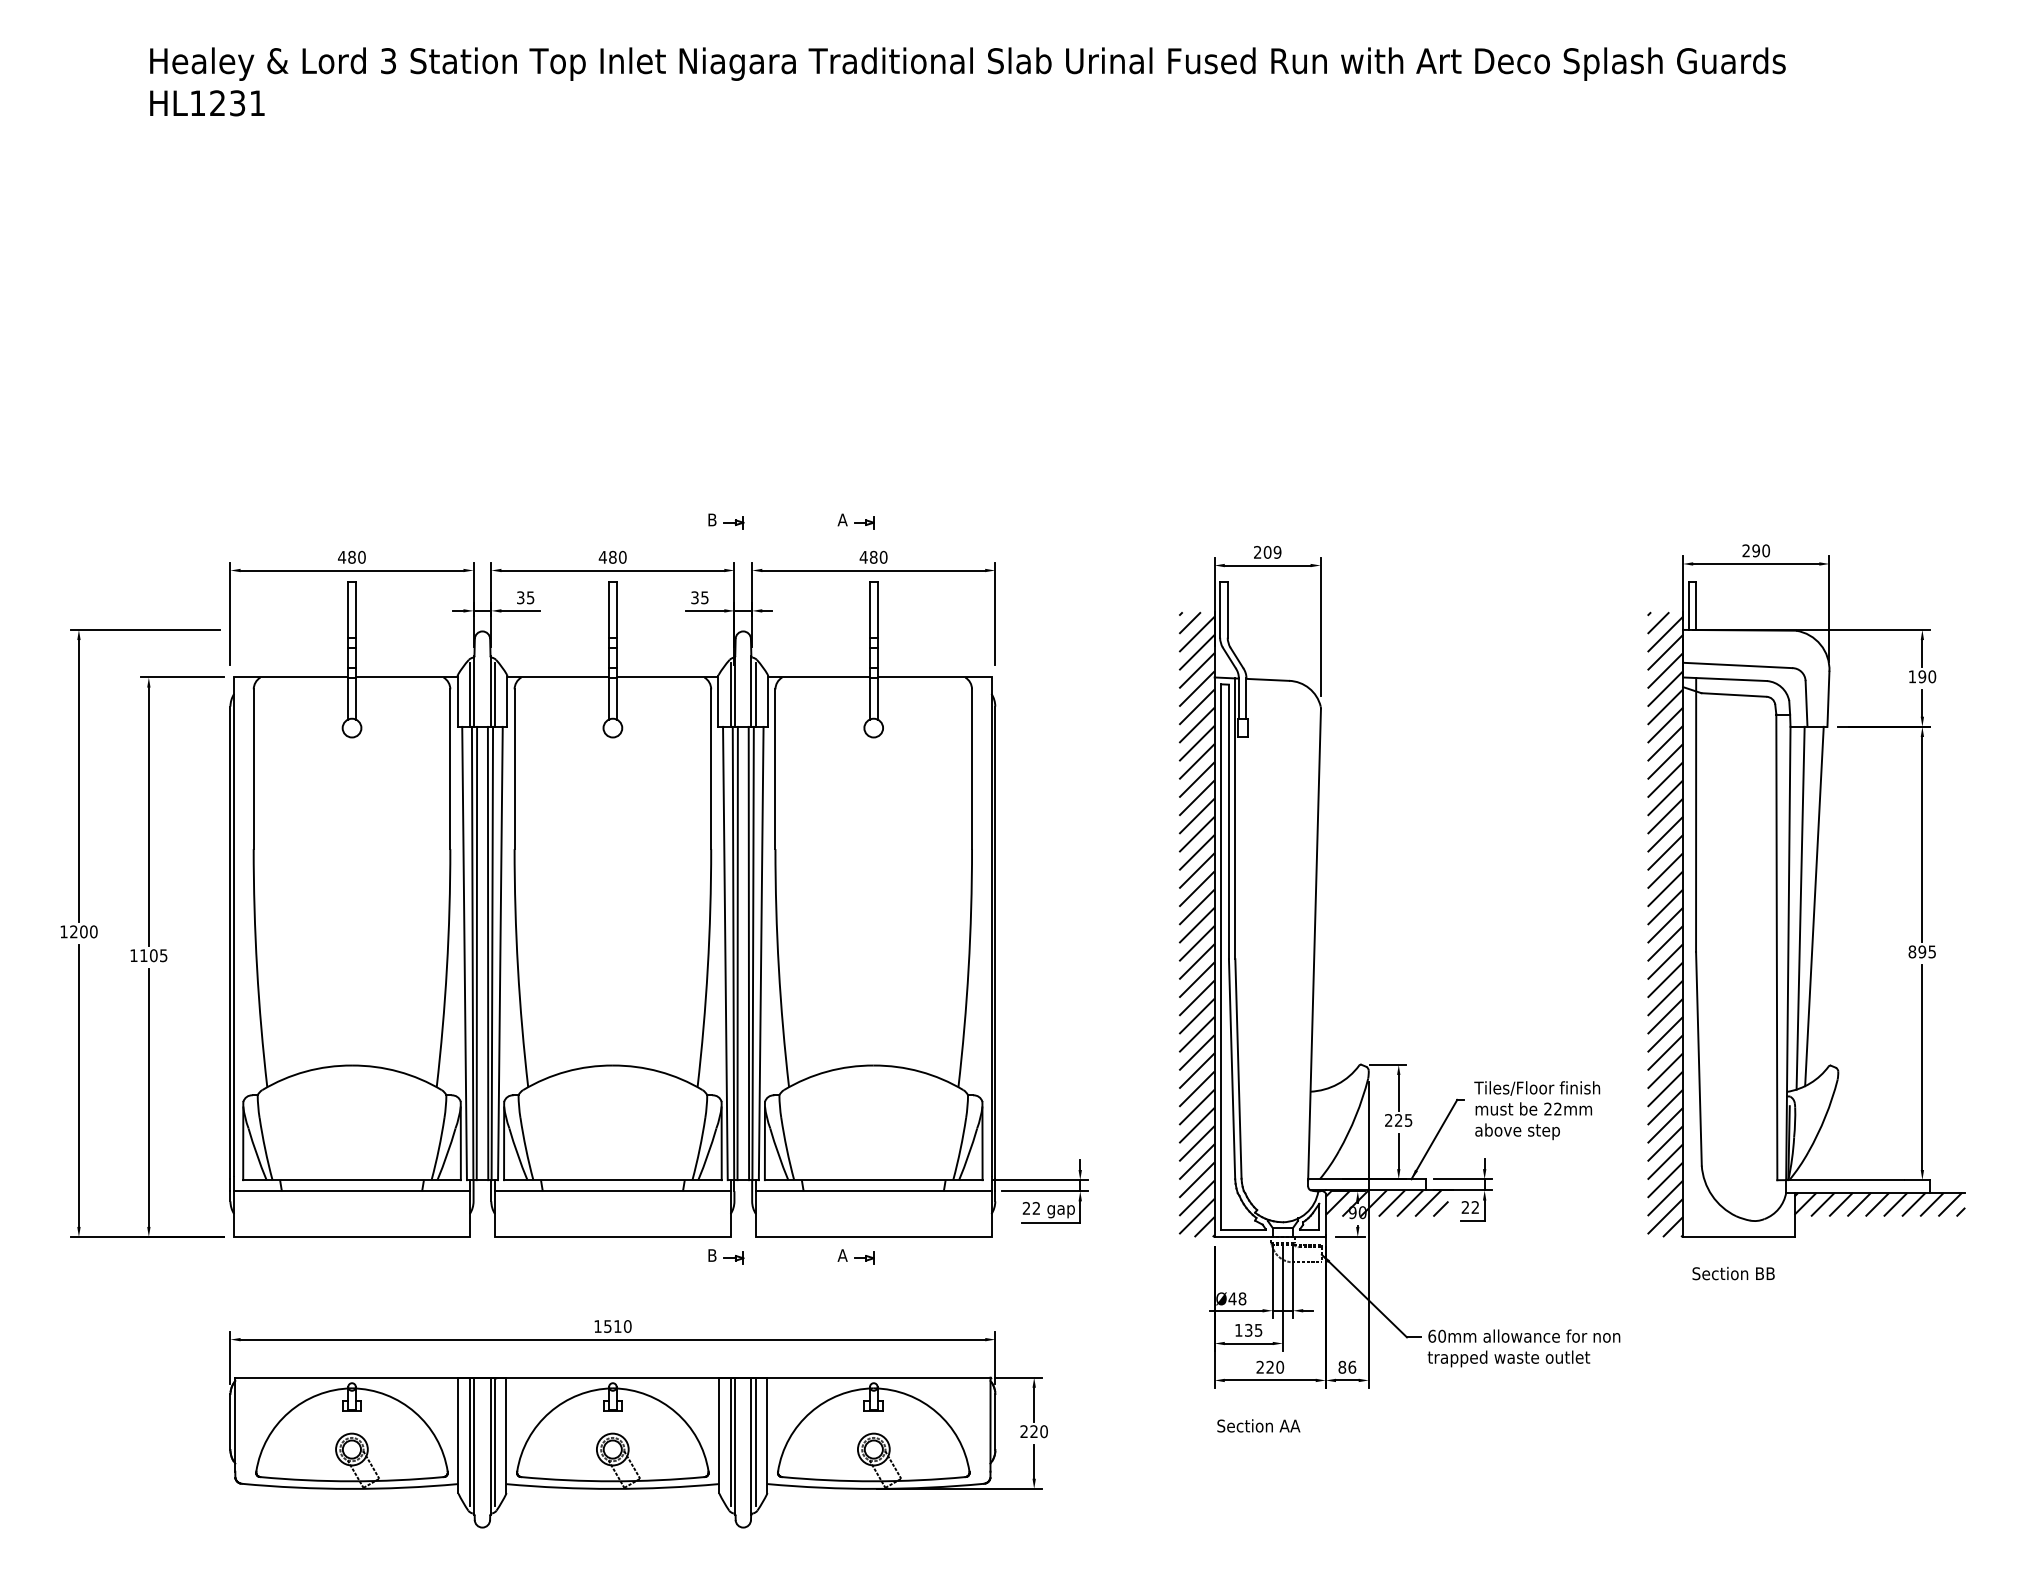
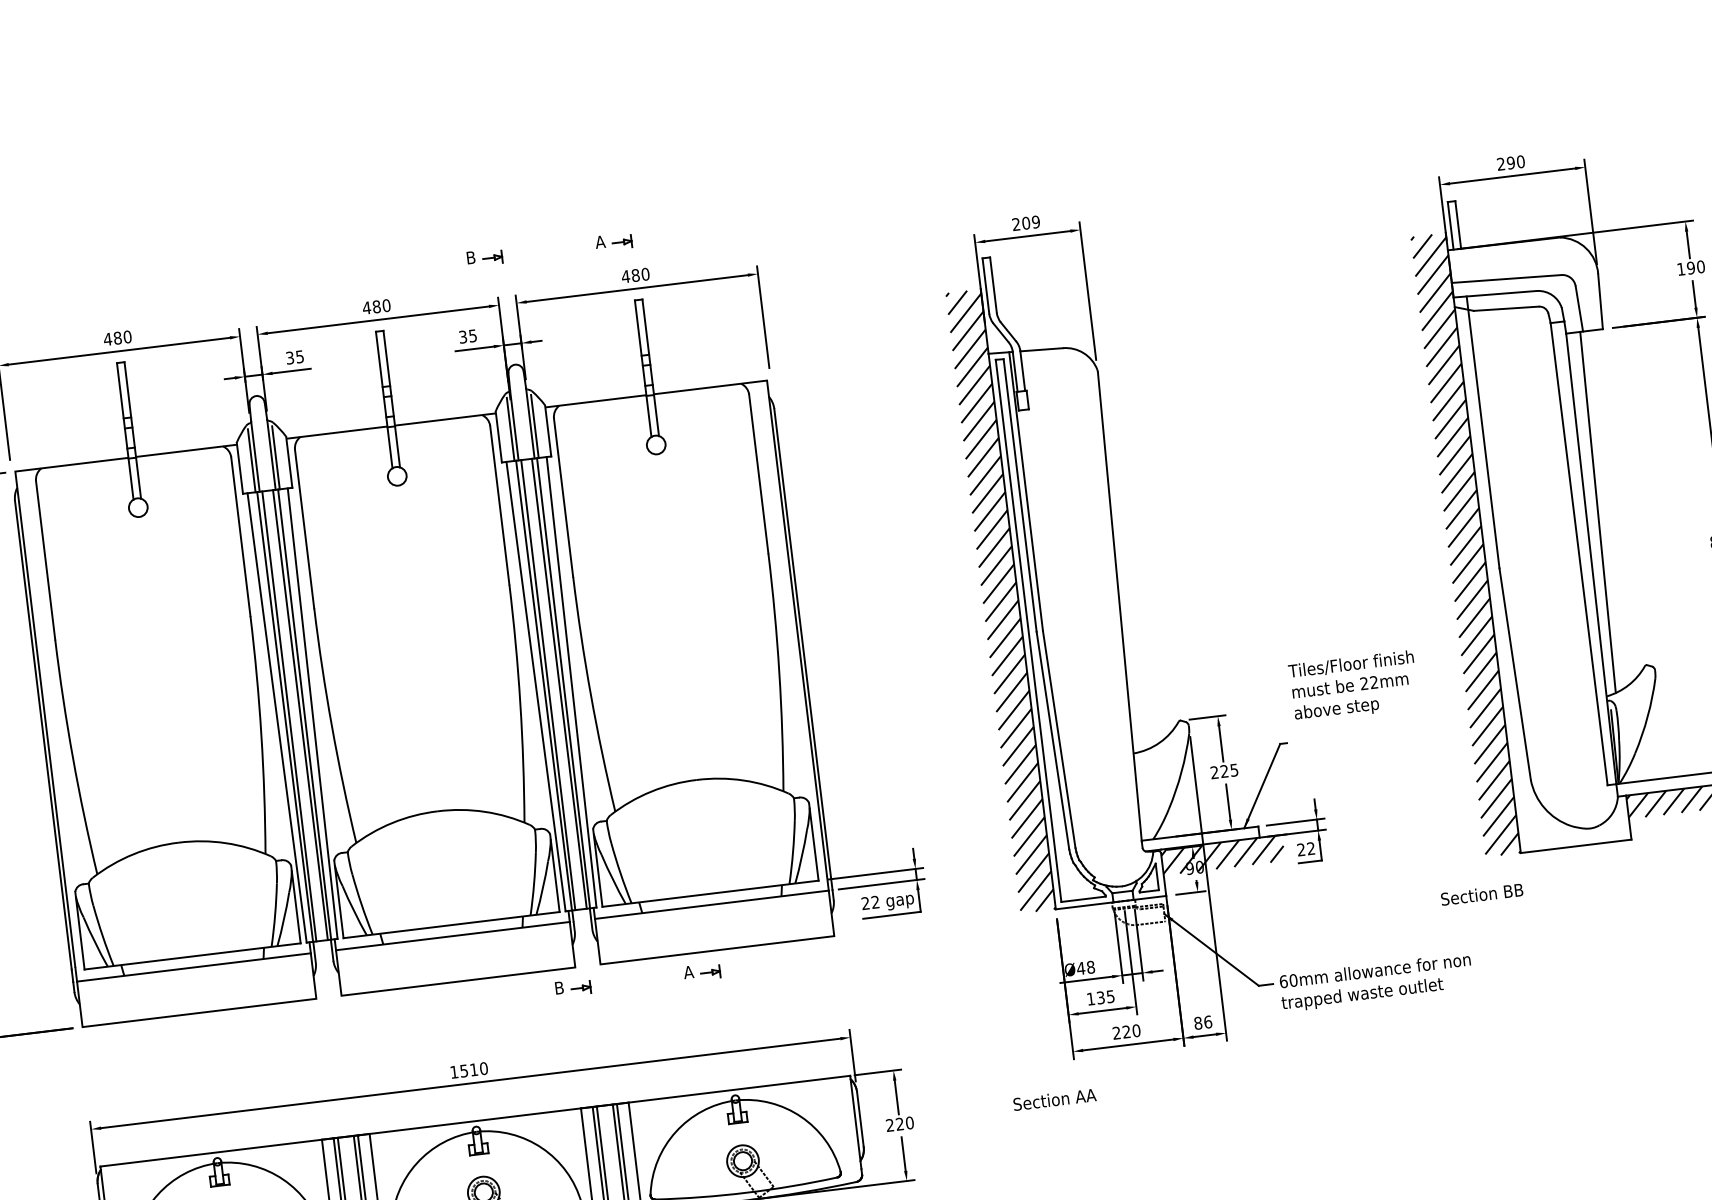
line: (1814, 906) -> (1611, 509), removed
text: (1537, 1110) -> (1354, 686), moved
text: (1733, 1273) -> (1481, 894), moved
text: (1258, 1425) -> (1054, 1099), moved

